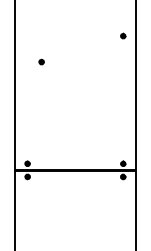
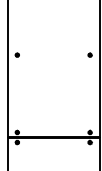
part: (123, 35) -> (90, 54), moved
part: (41, 61) -> (17, 54), moved

